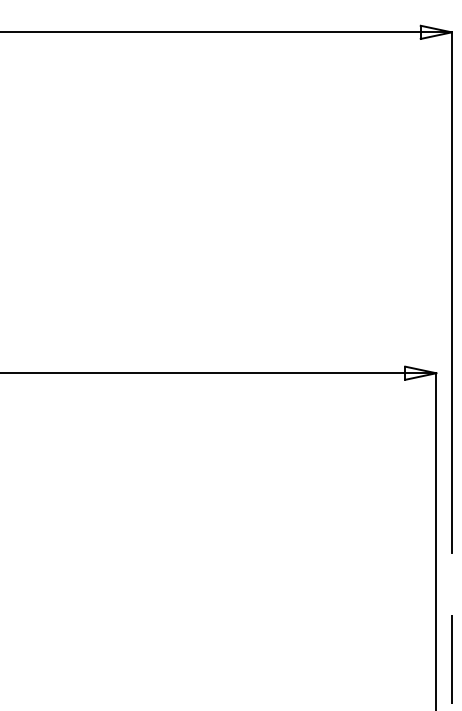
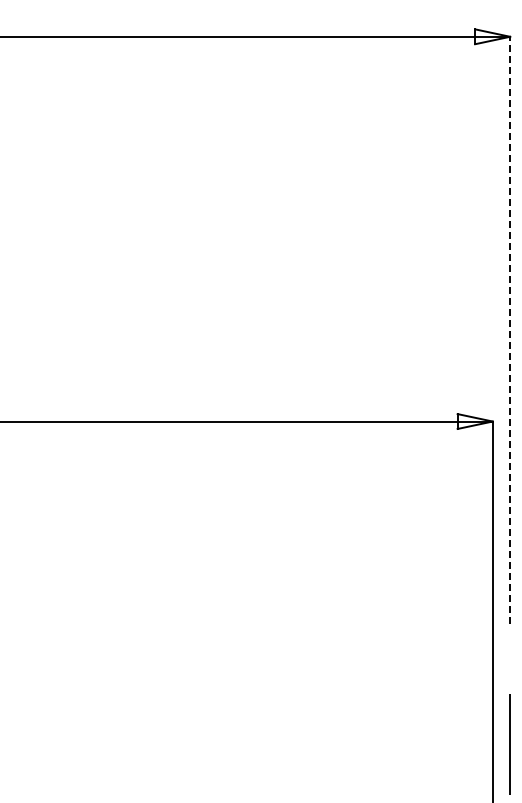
line: (452, 292) -> (510, 330), solid -> dashed

